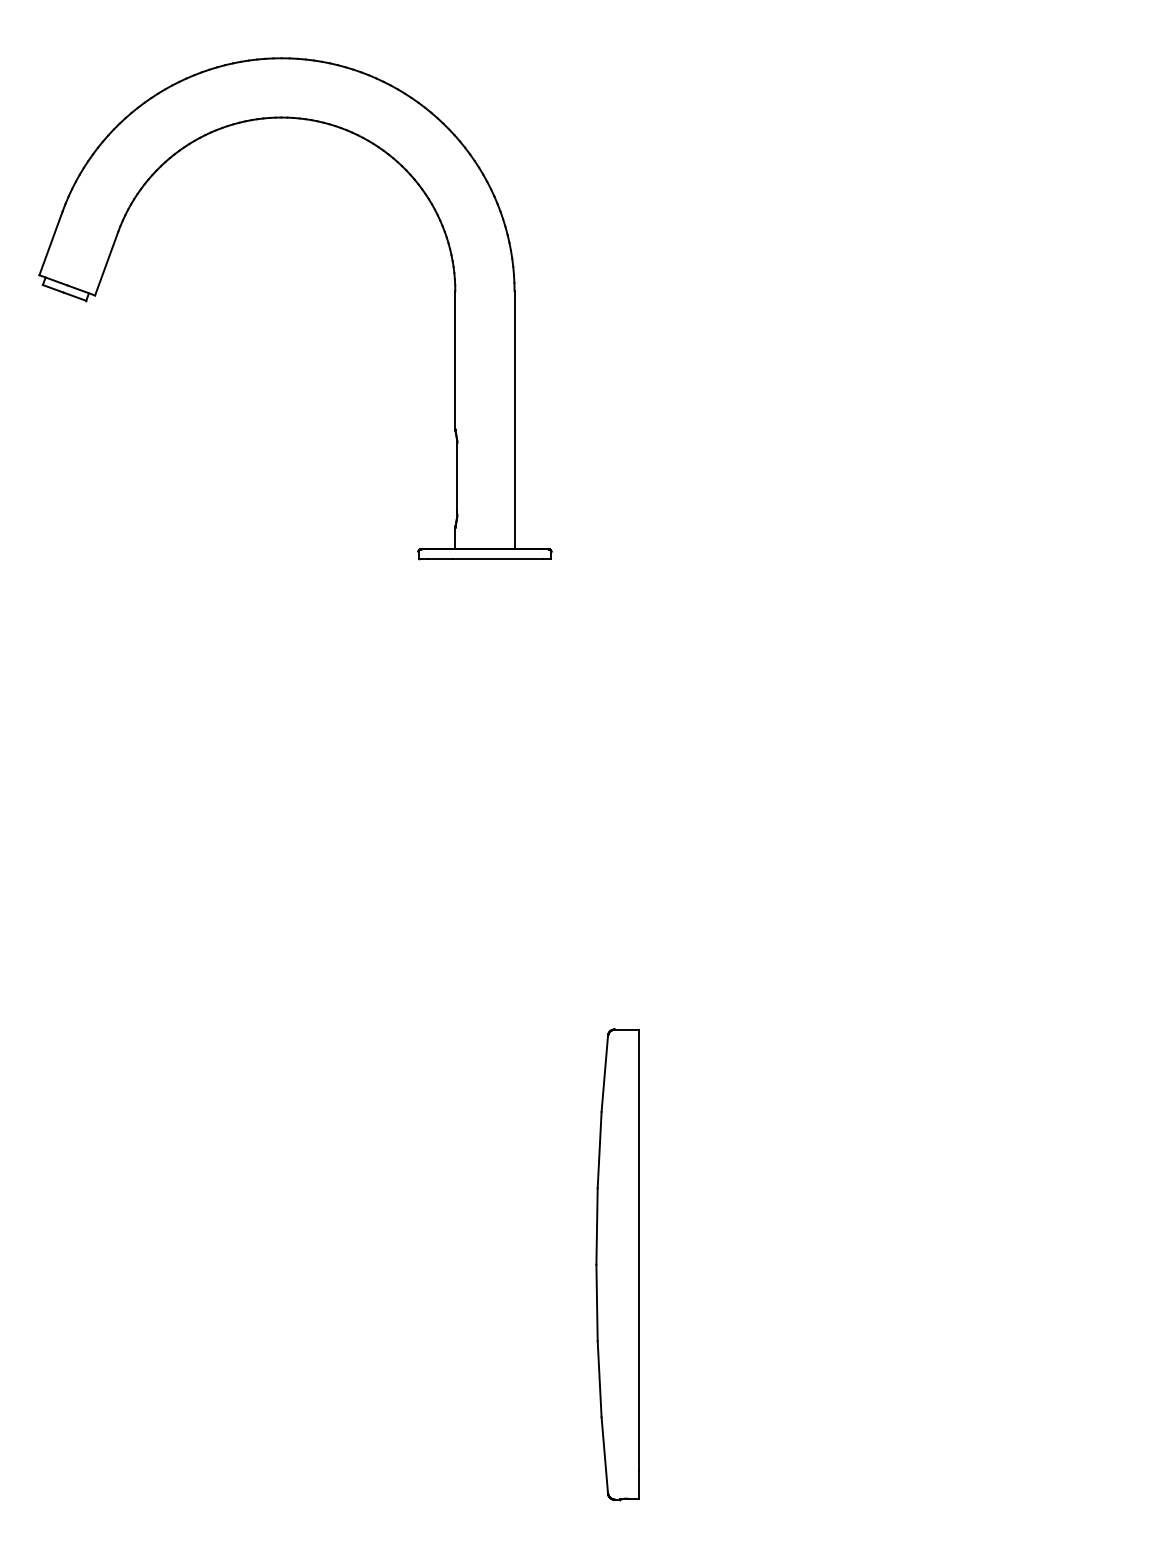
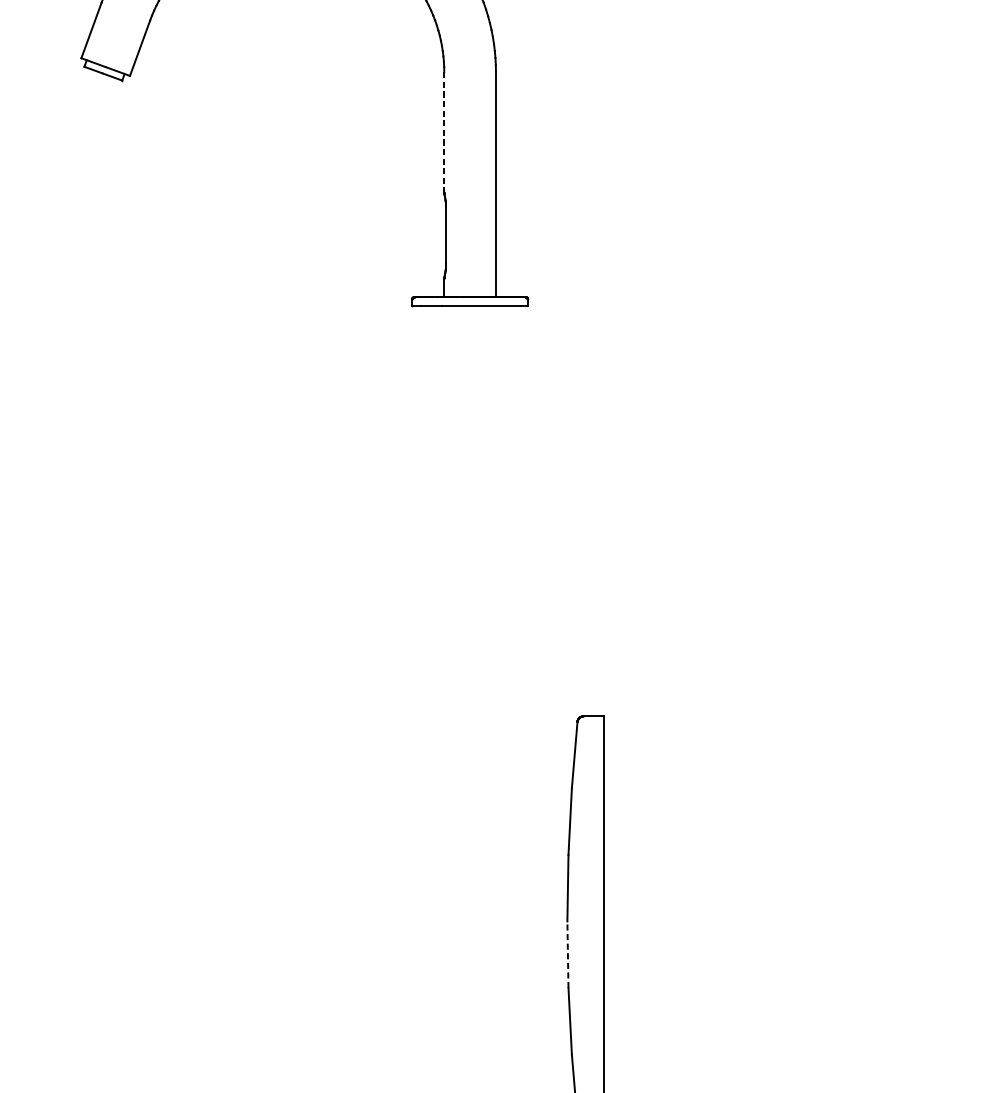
line: (455, 360) -> (444, 132), solid -> dashed
line: (597, 1302) -> (568, 954), solid -> dashed

